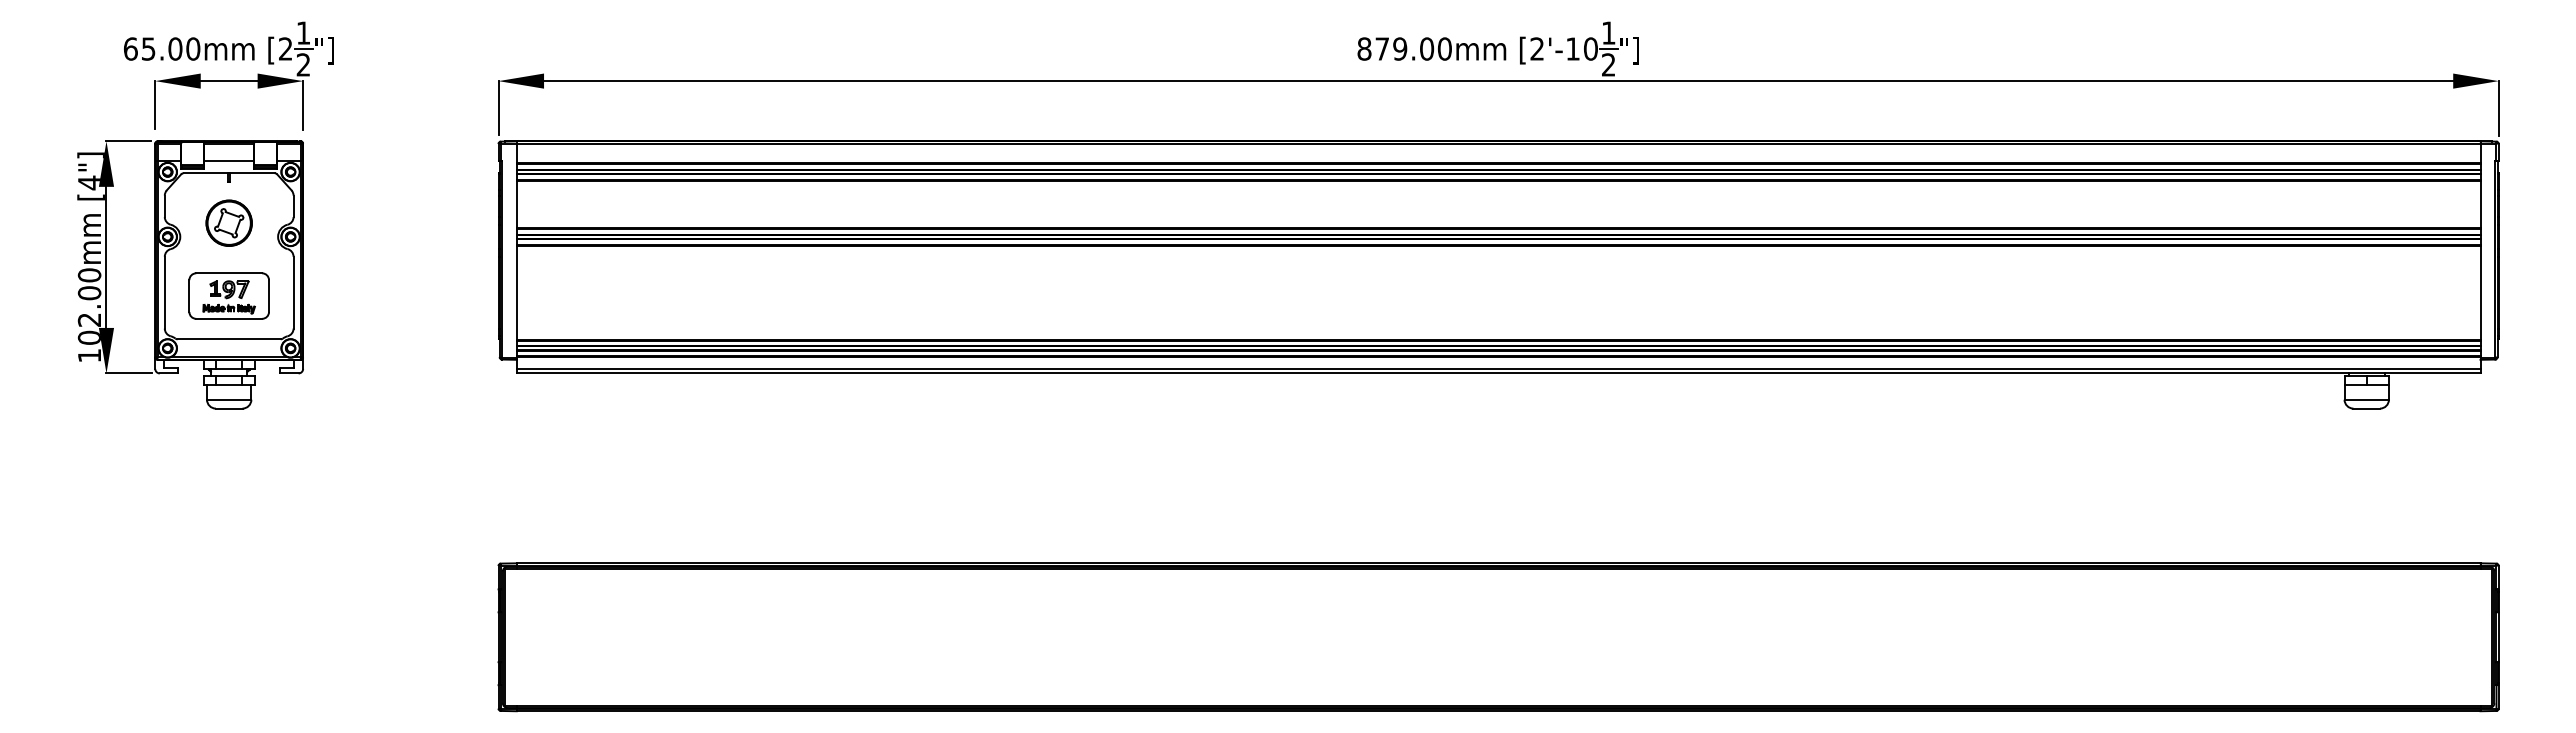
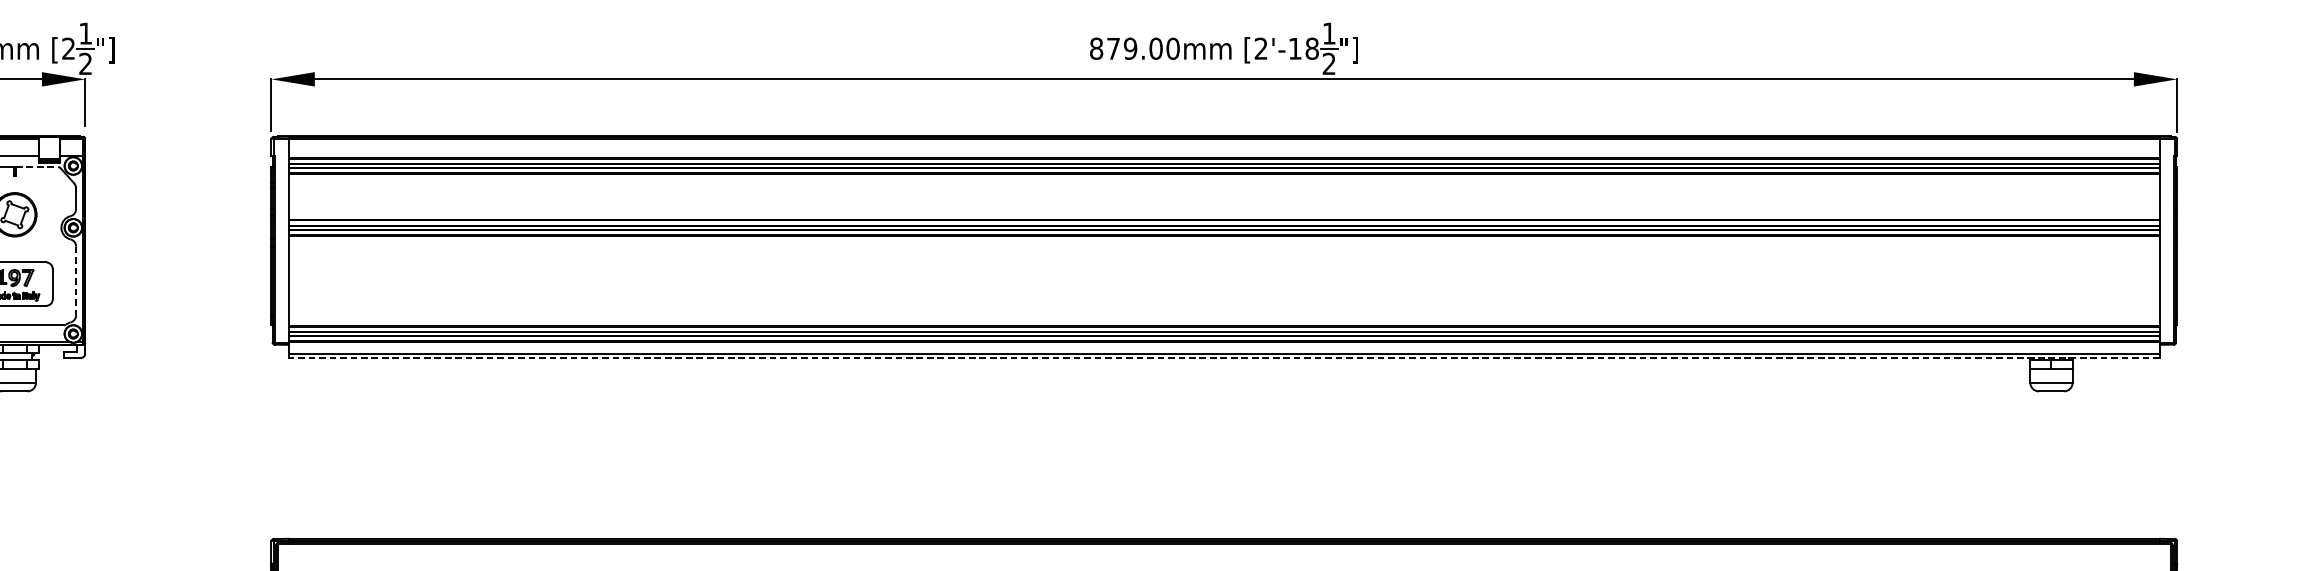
text: (1590, 48) -> (1311, 48), [2'-10 -> [2'-18
line: (252, 173) -> (37, 167), solid -> dashed
line: (293, 292) -> (76, 280), solid -> dashed
line: (1498, 373) -> (1224, 357), solid -> dashed

